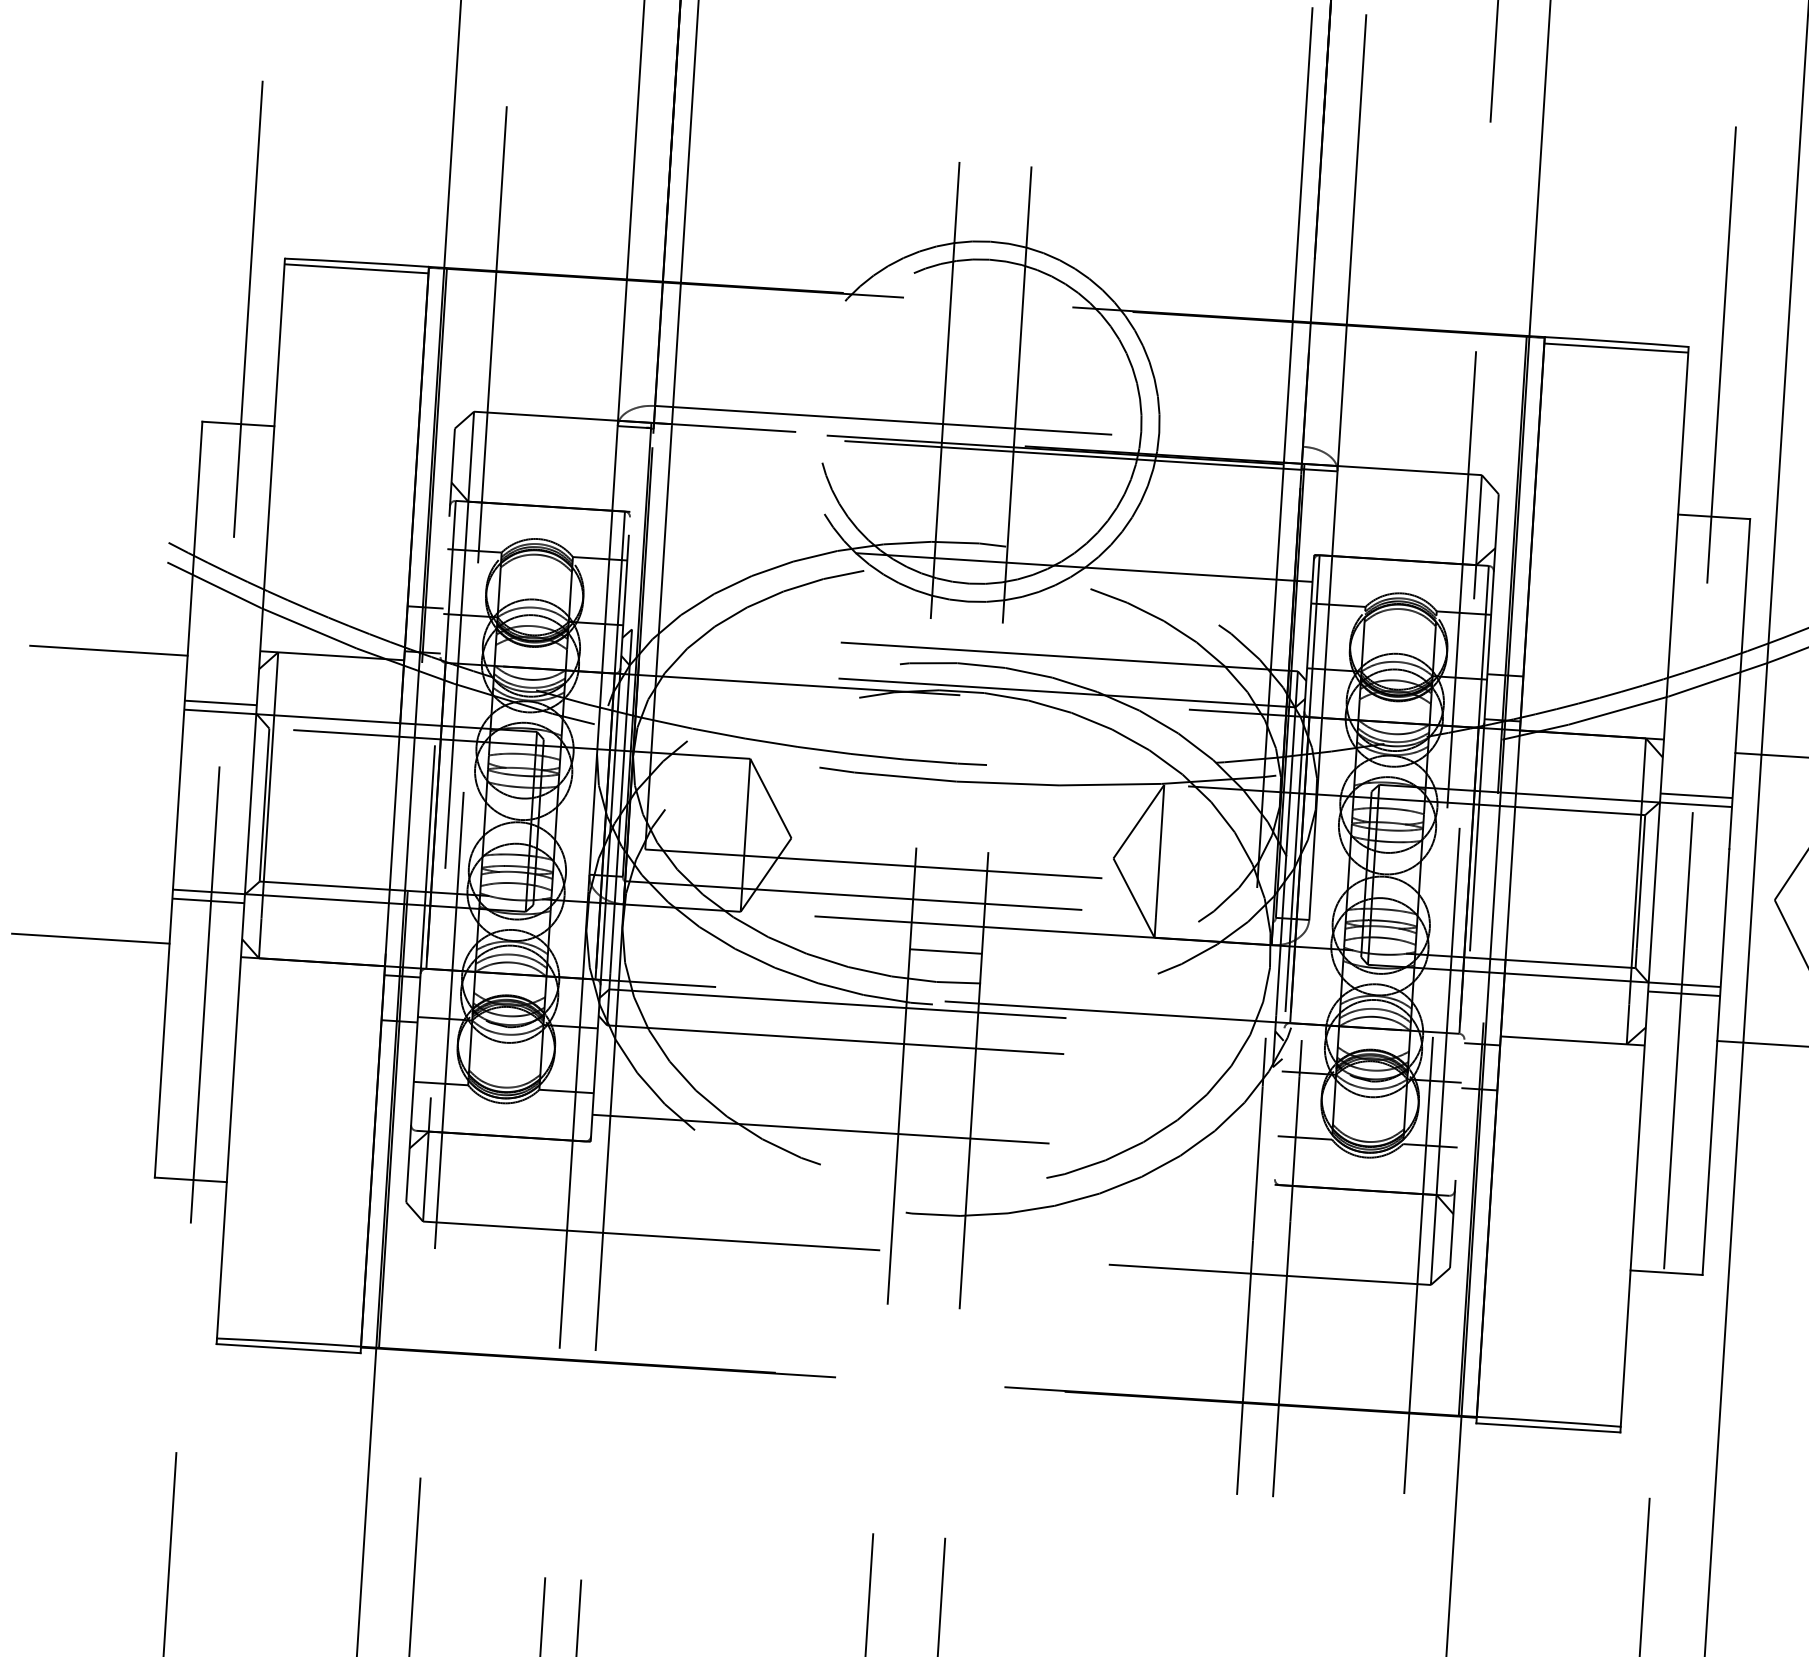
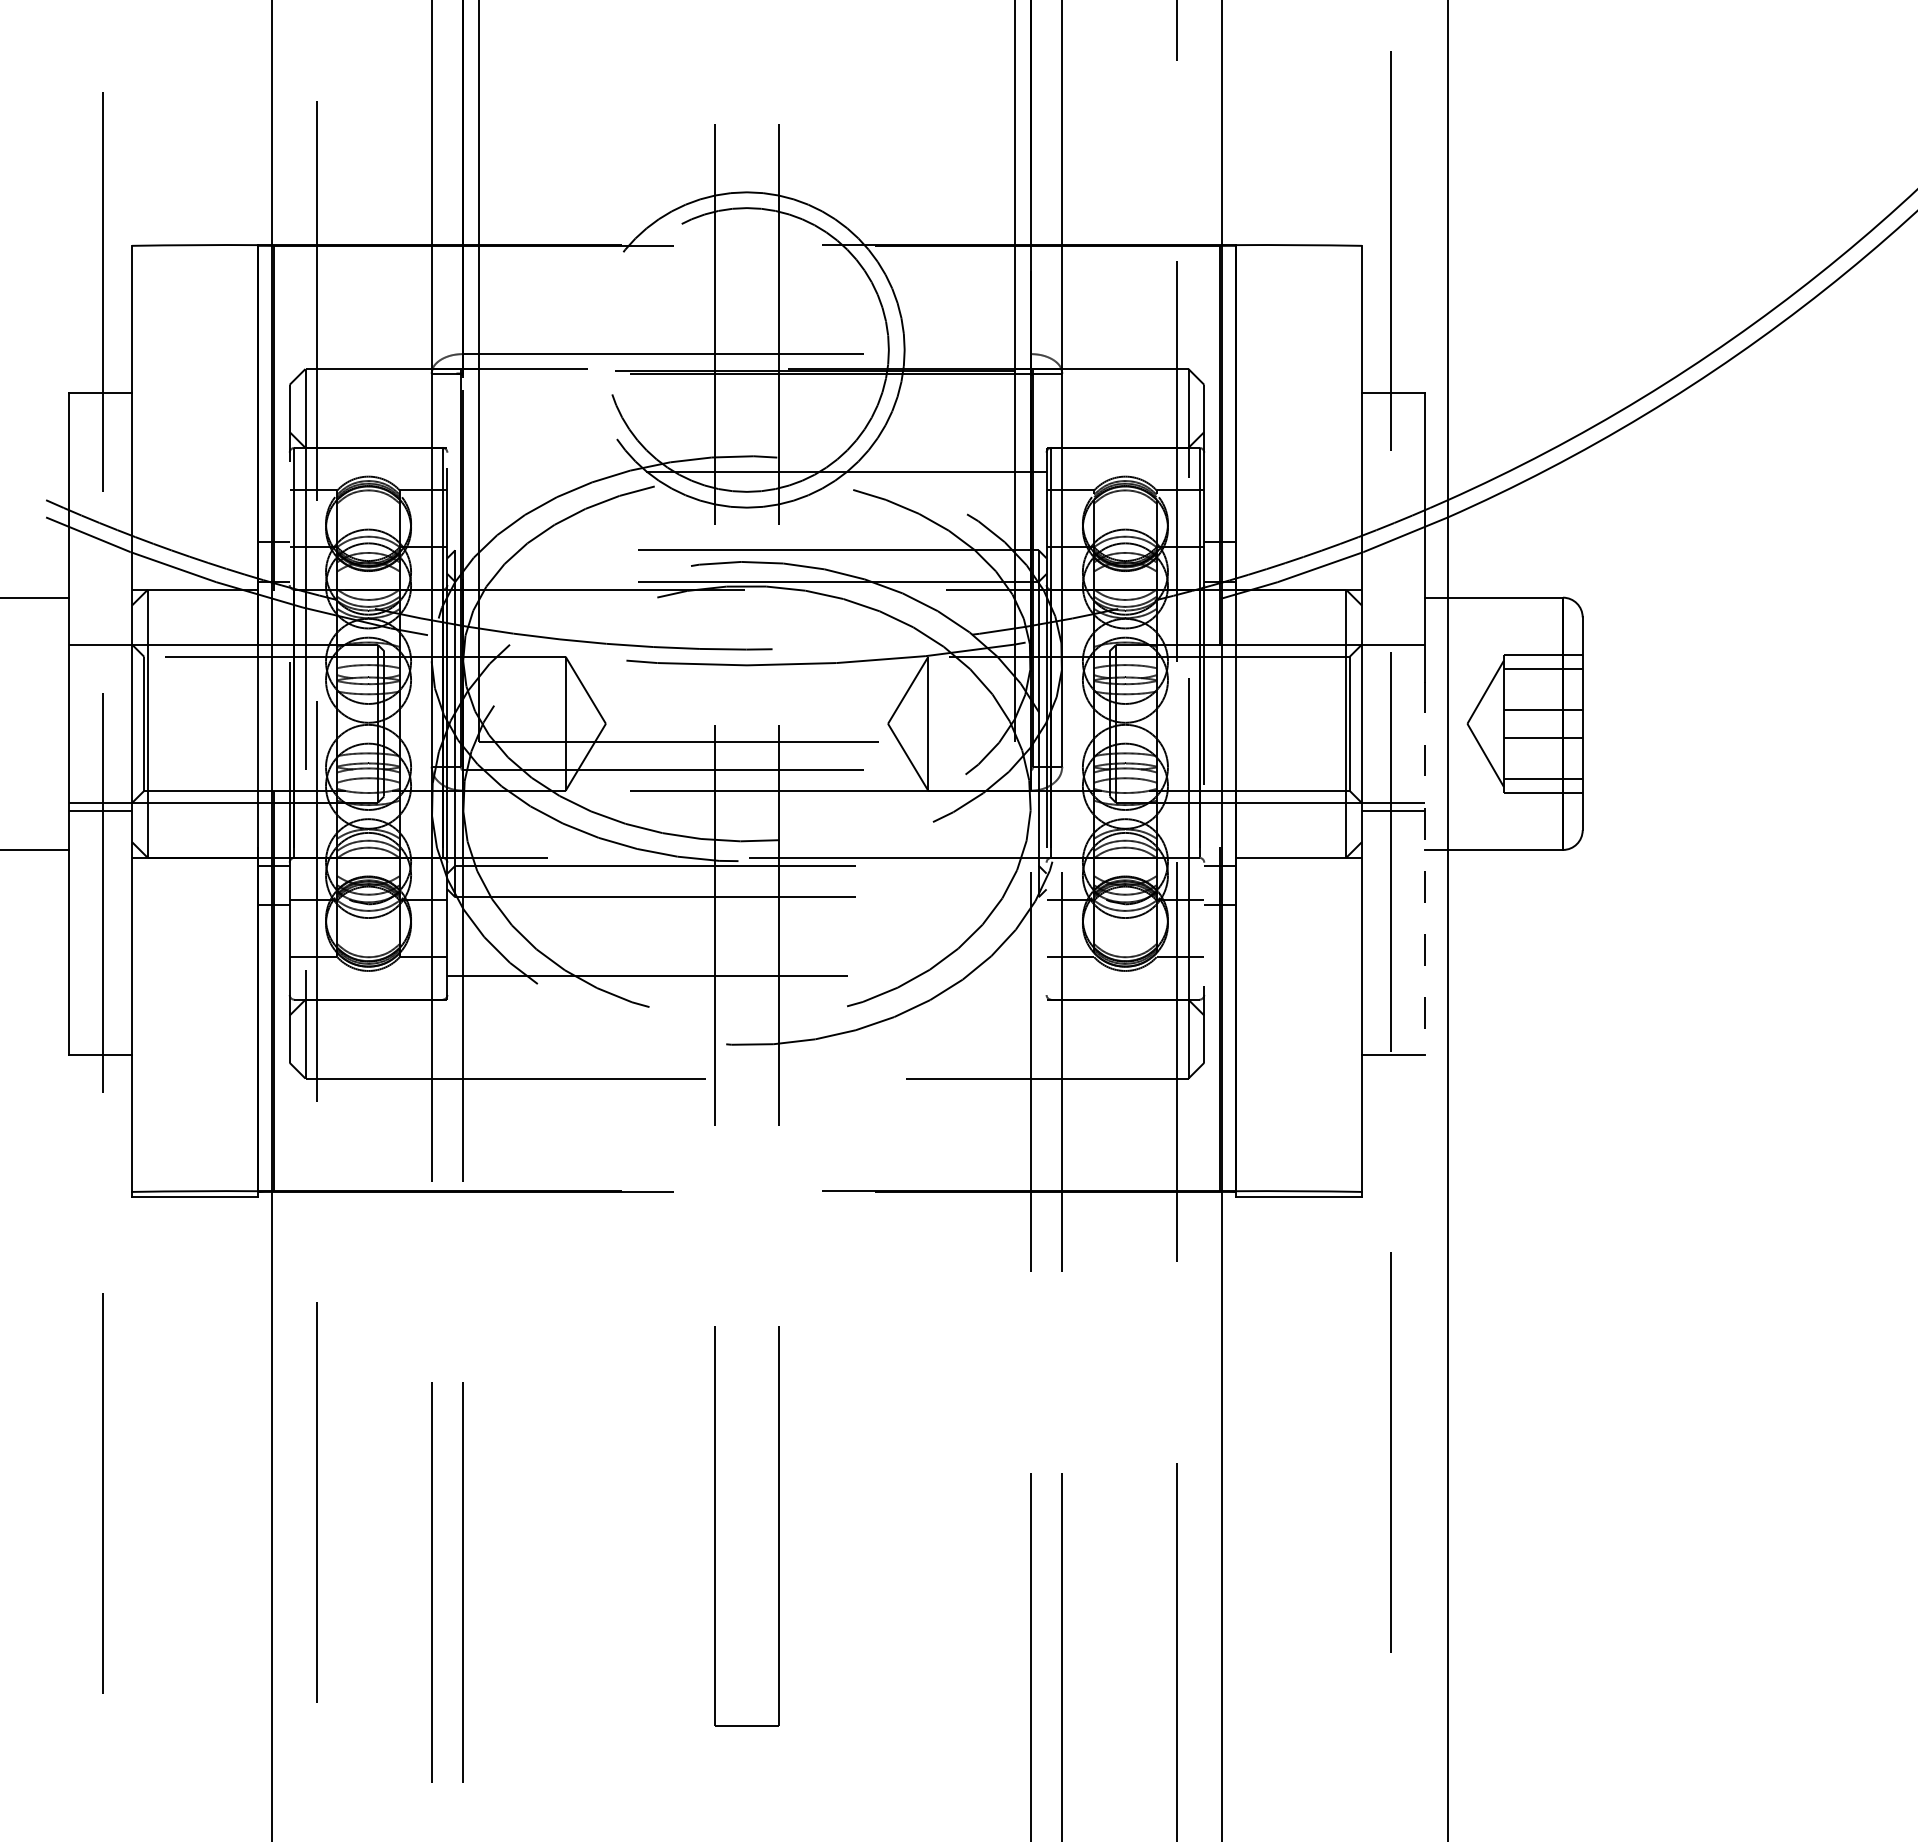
line: (357, 268) -> (195, 250), removed
line: (1615, 347) -> (1298, 250), removed
line: (220, 703) -> (100, 637), removed
line: (1696, 796) -> (1393, 637), removed
line: (945, 951) -> (746, 814), removed
line: (1716, 1062) -> (1425, 868), solid -> dashed

